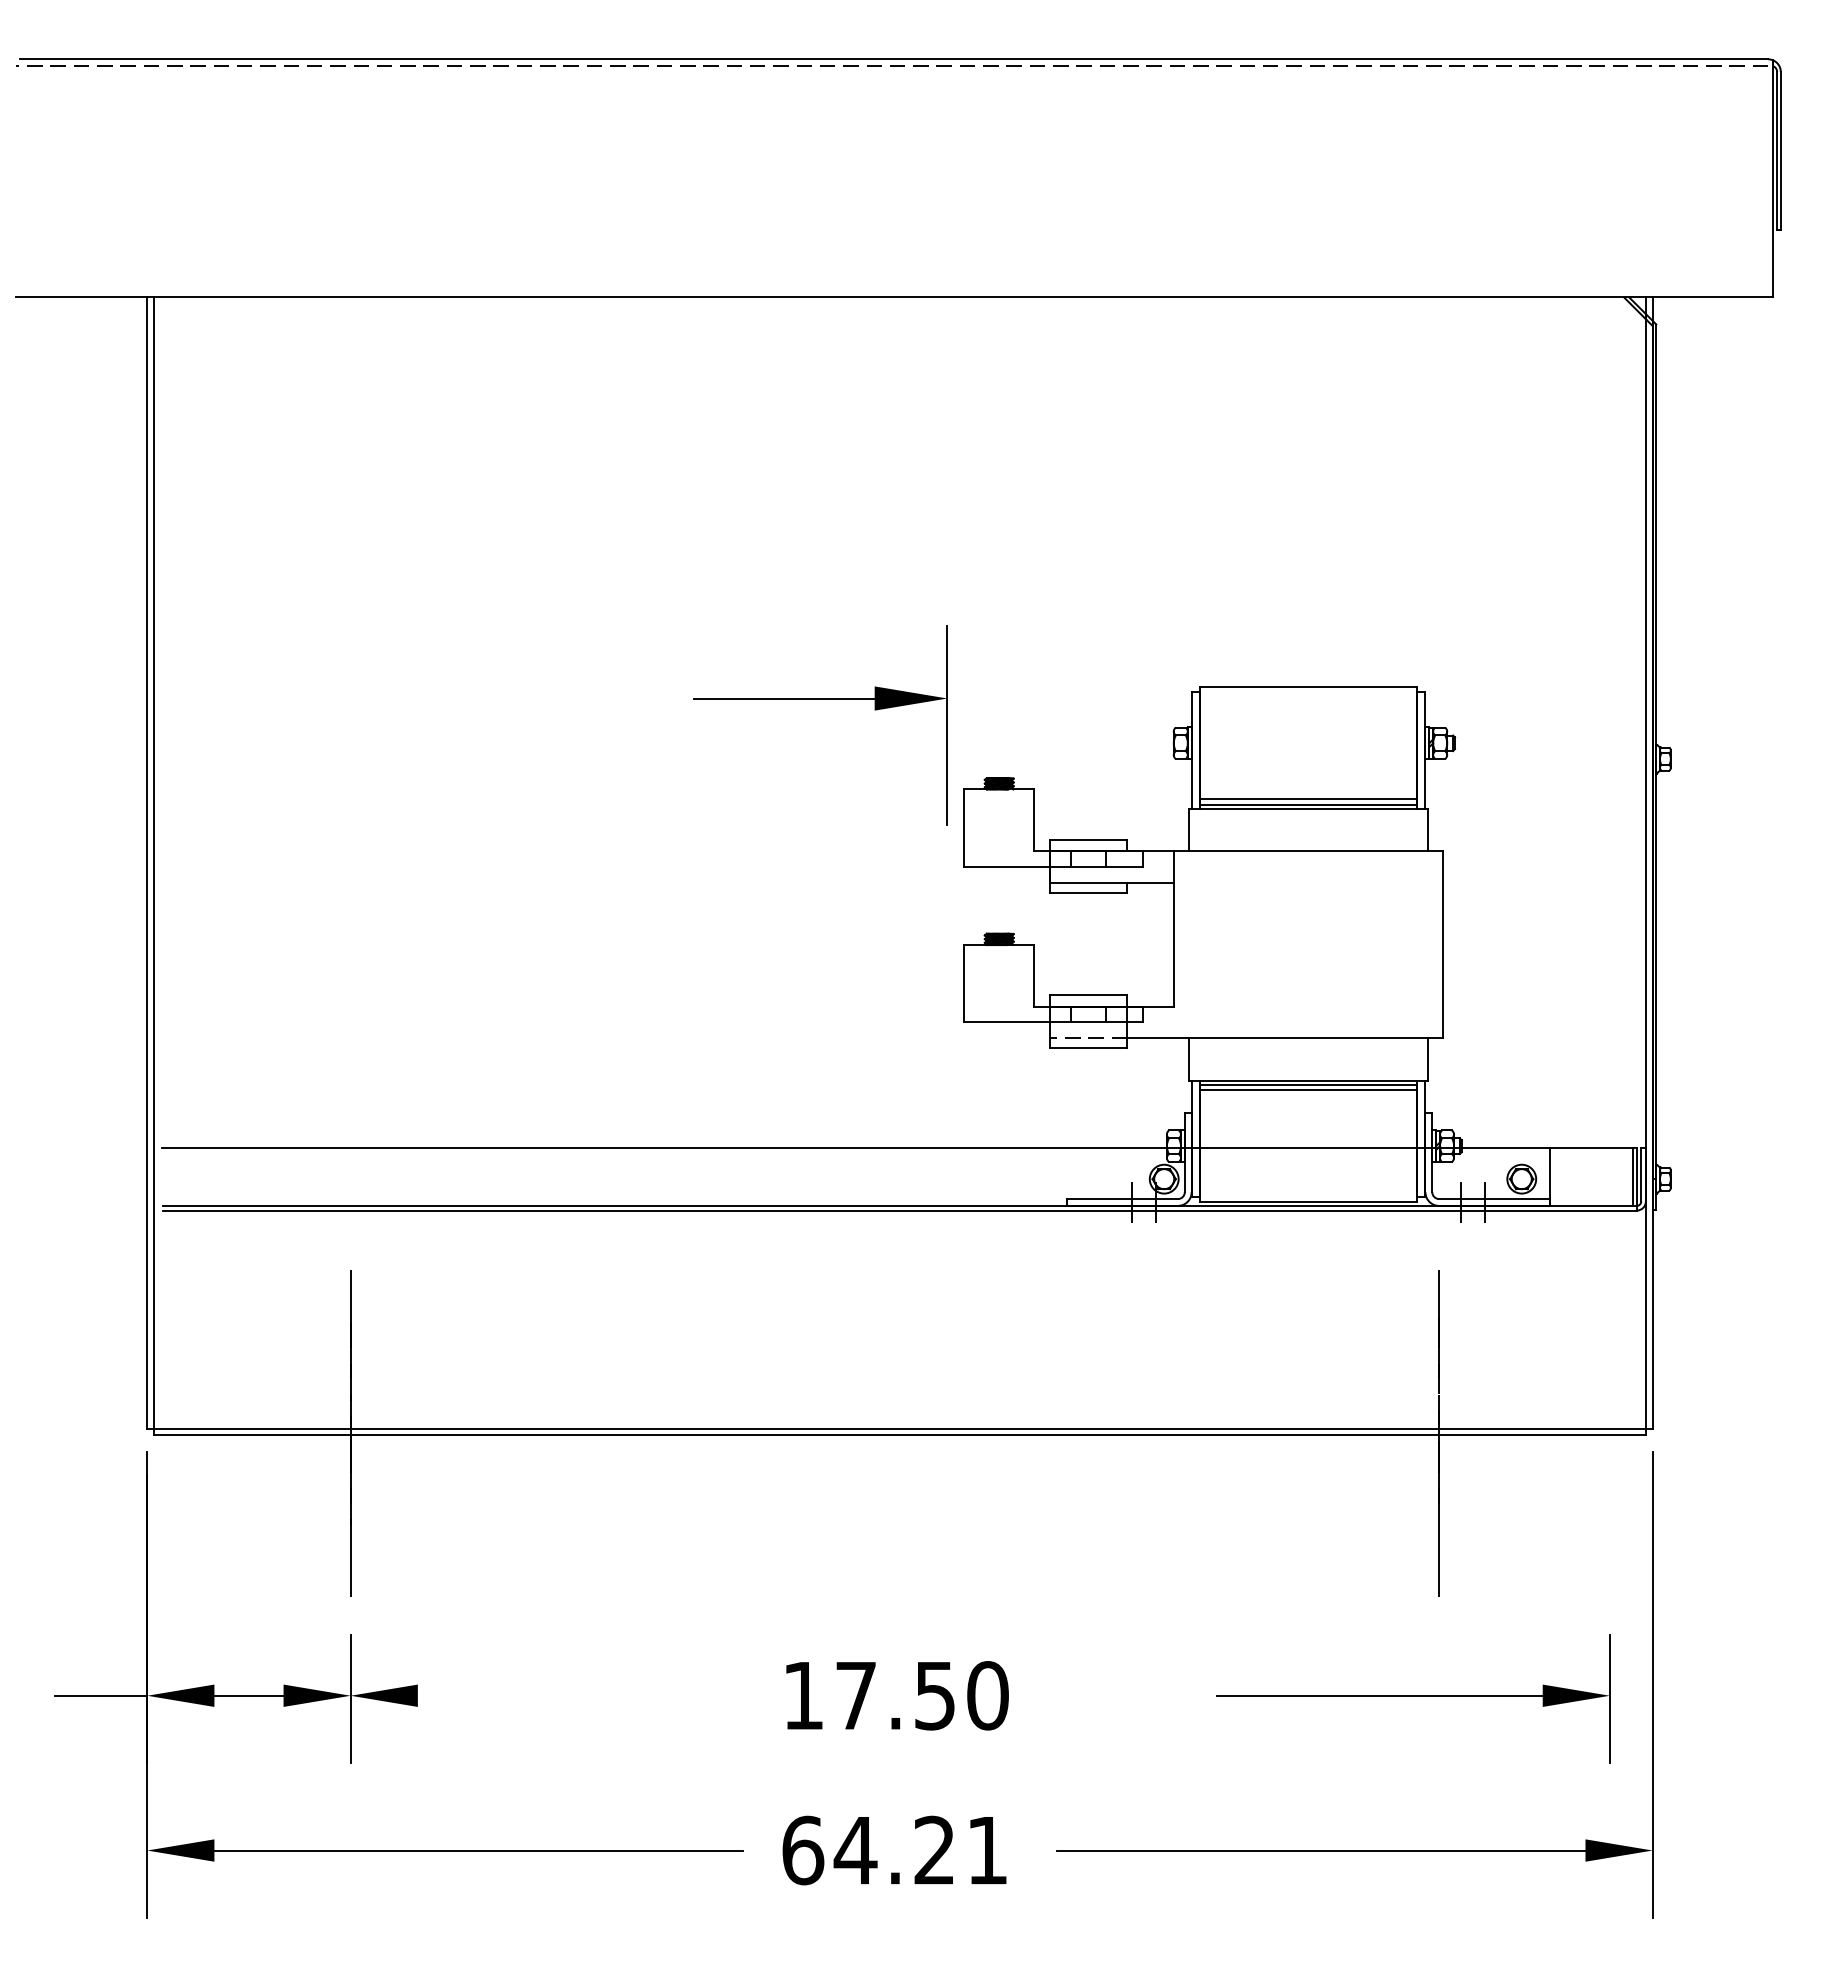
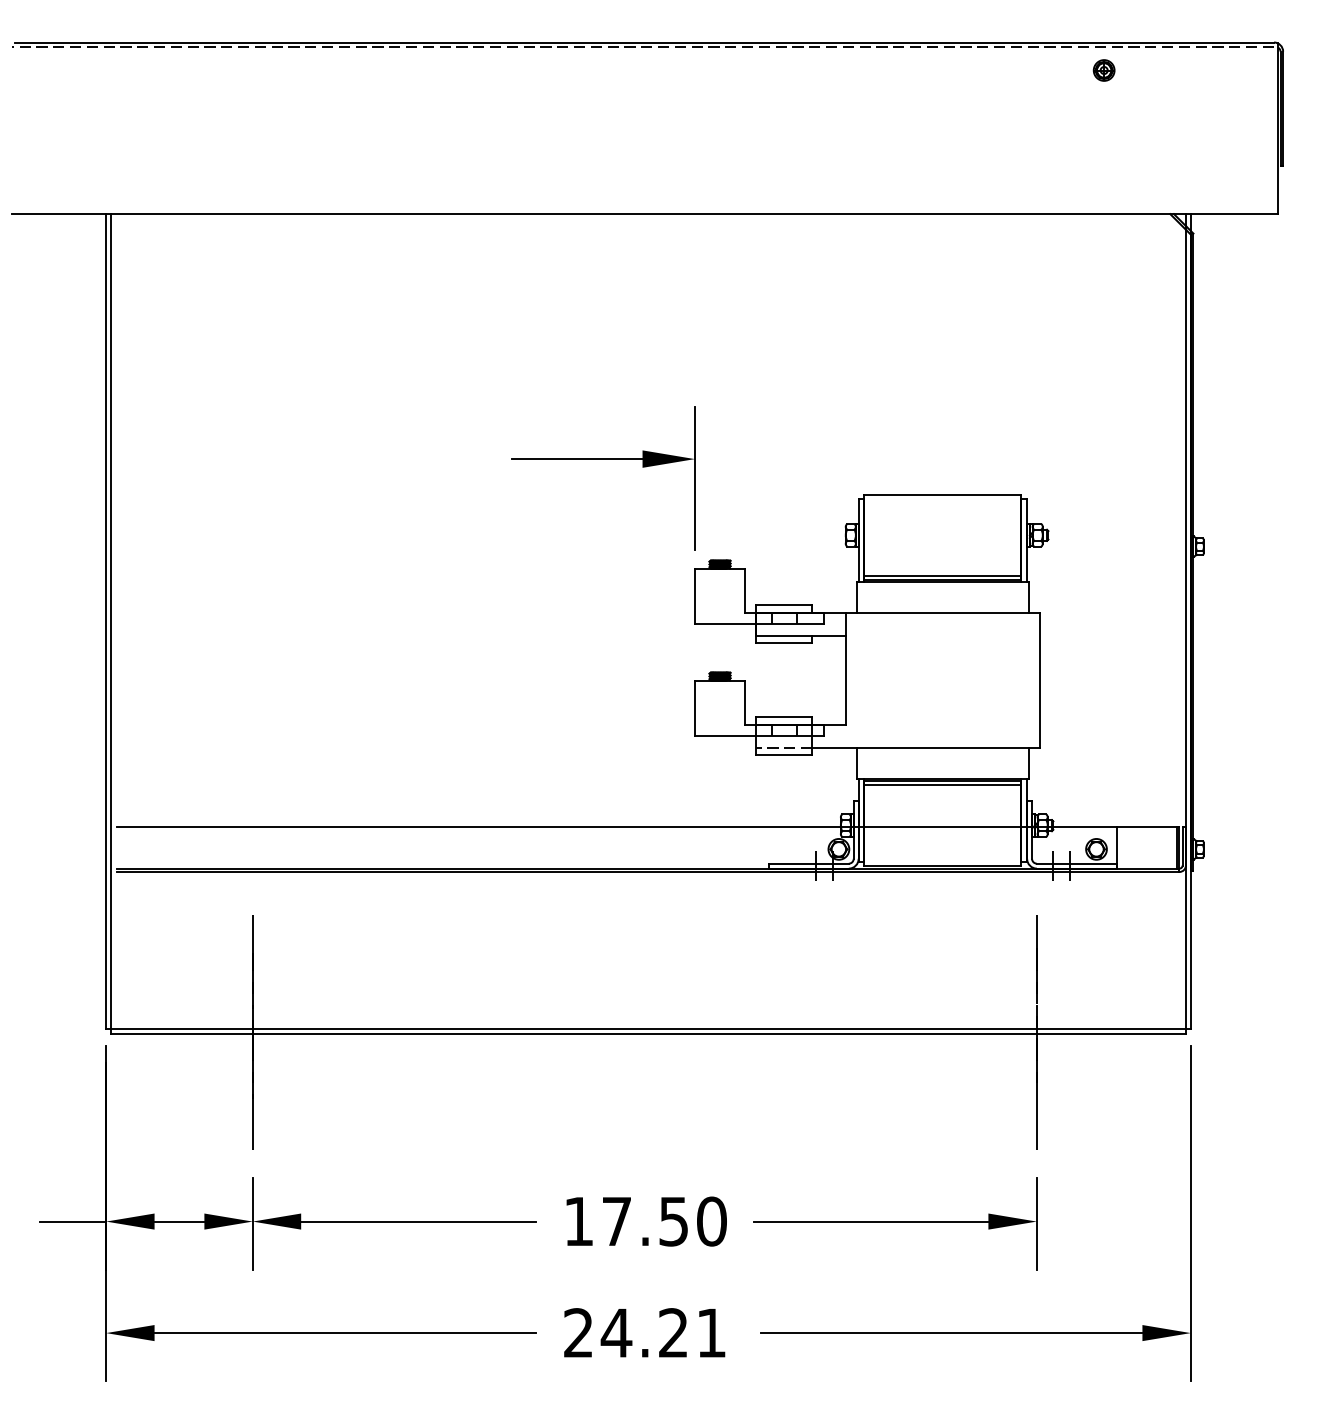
part: (1532, 97) -> (1104, 70), added
part: (820, 699) -> (603, 459), moved
line: (580, 1695) -> (418, 1221), added
part: (1413, 1698) -> (895, 1223), moved
text: (803, 1850) -> (579, 1333), 64.21 -> 24.21

